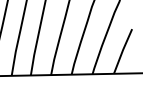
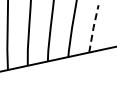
line: (122, 51) -> (93, 29), solid -> dashed

